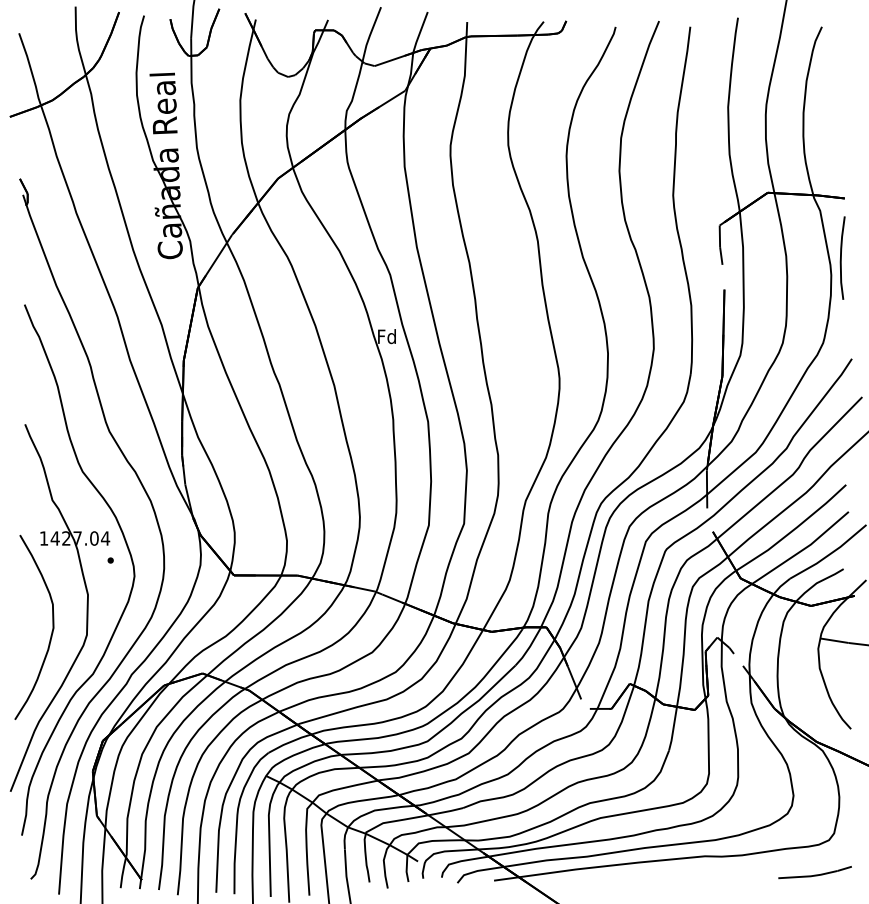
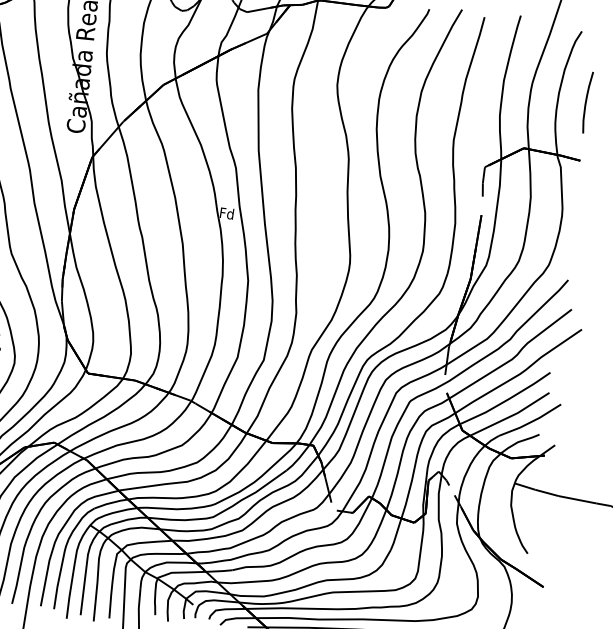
curve: (841, 257) -> (586, 102), moved

